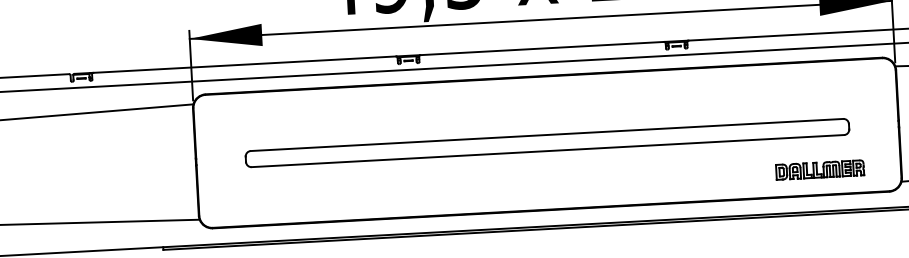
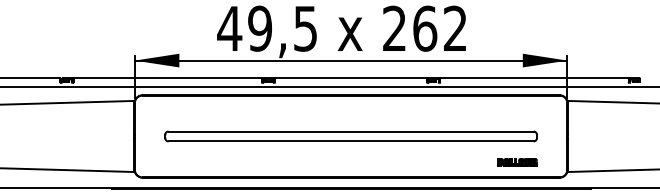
part: (819, 170) -> (517, 162), size x0.71

